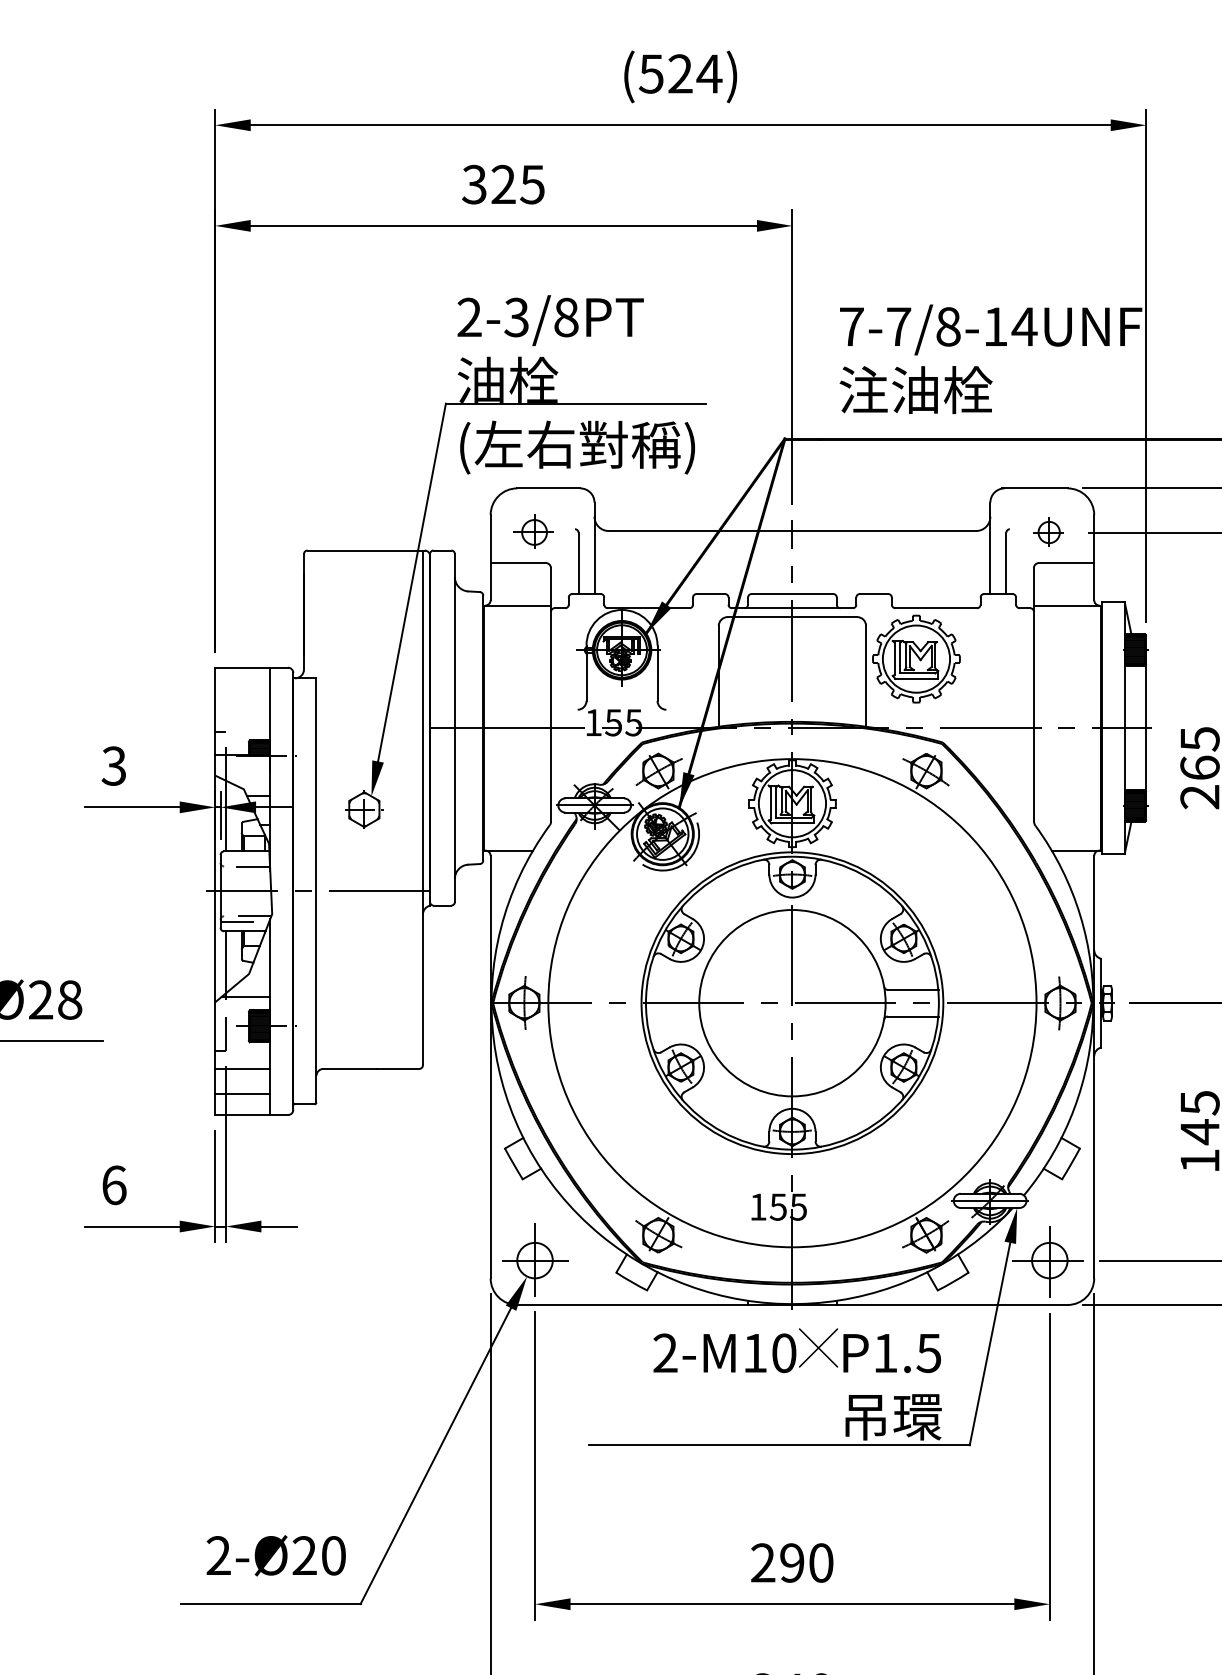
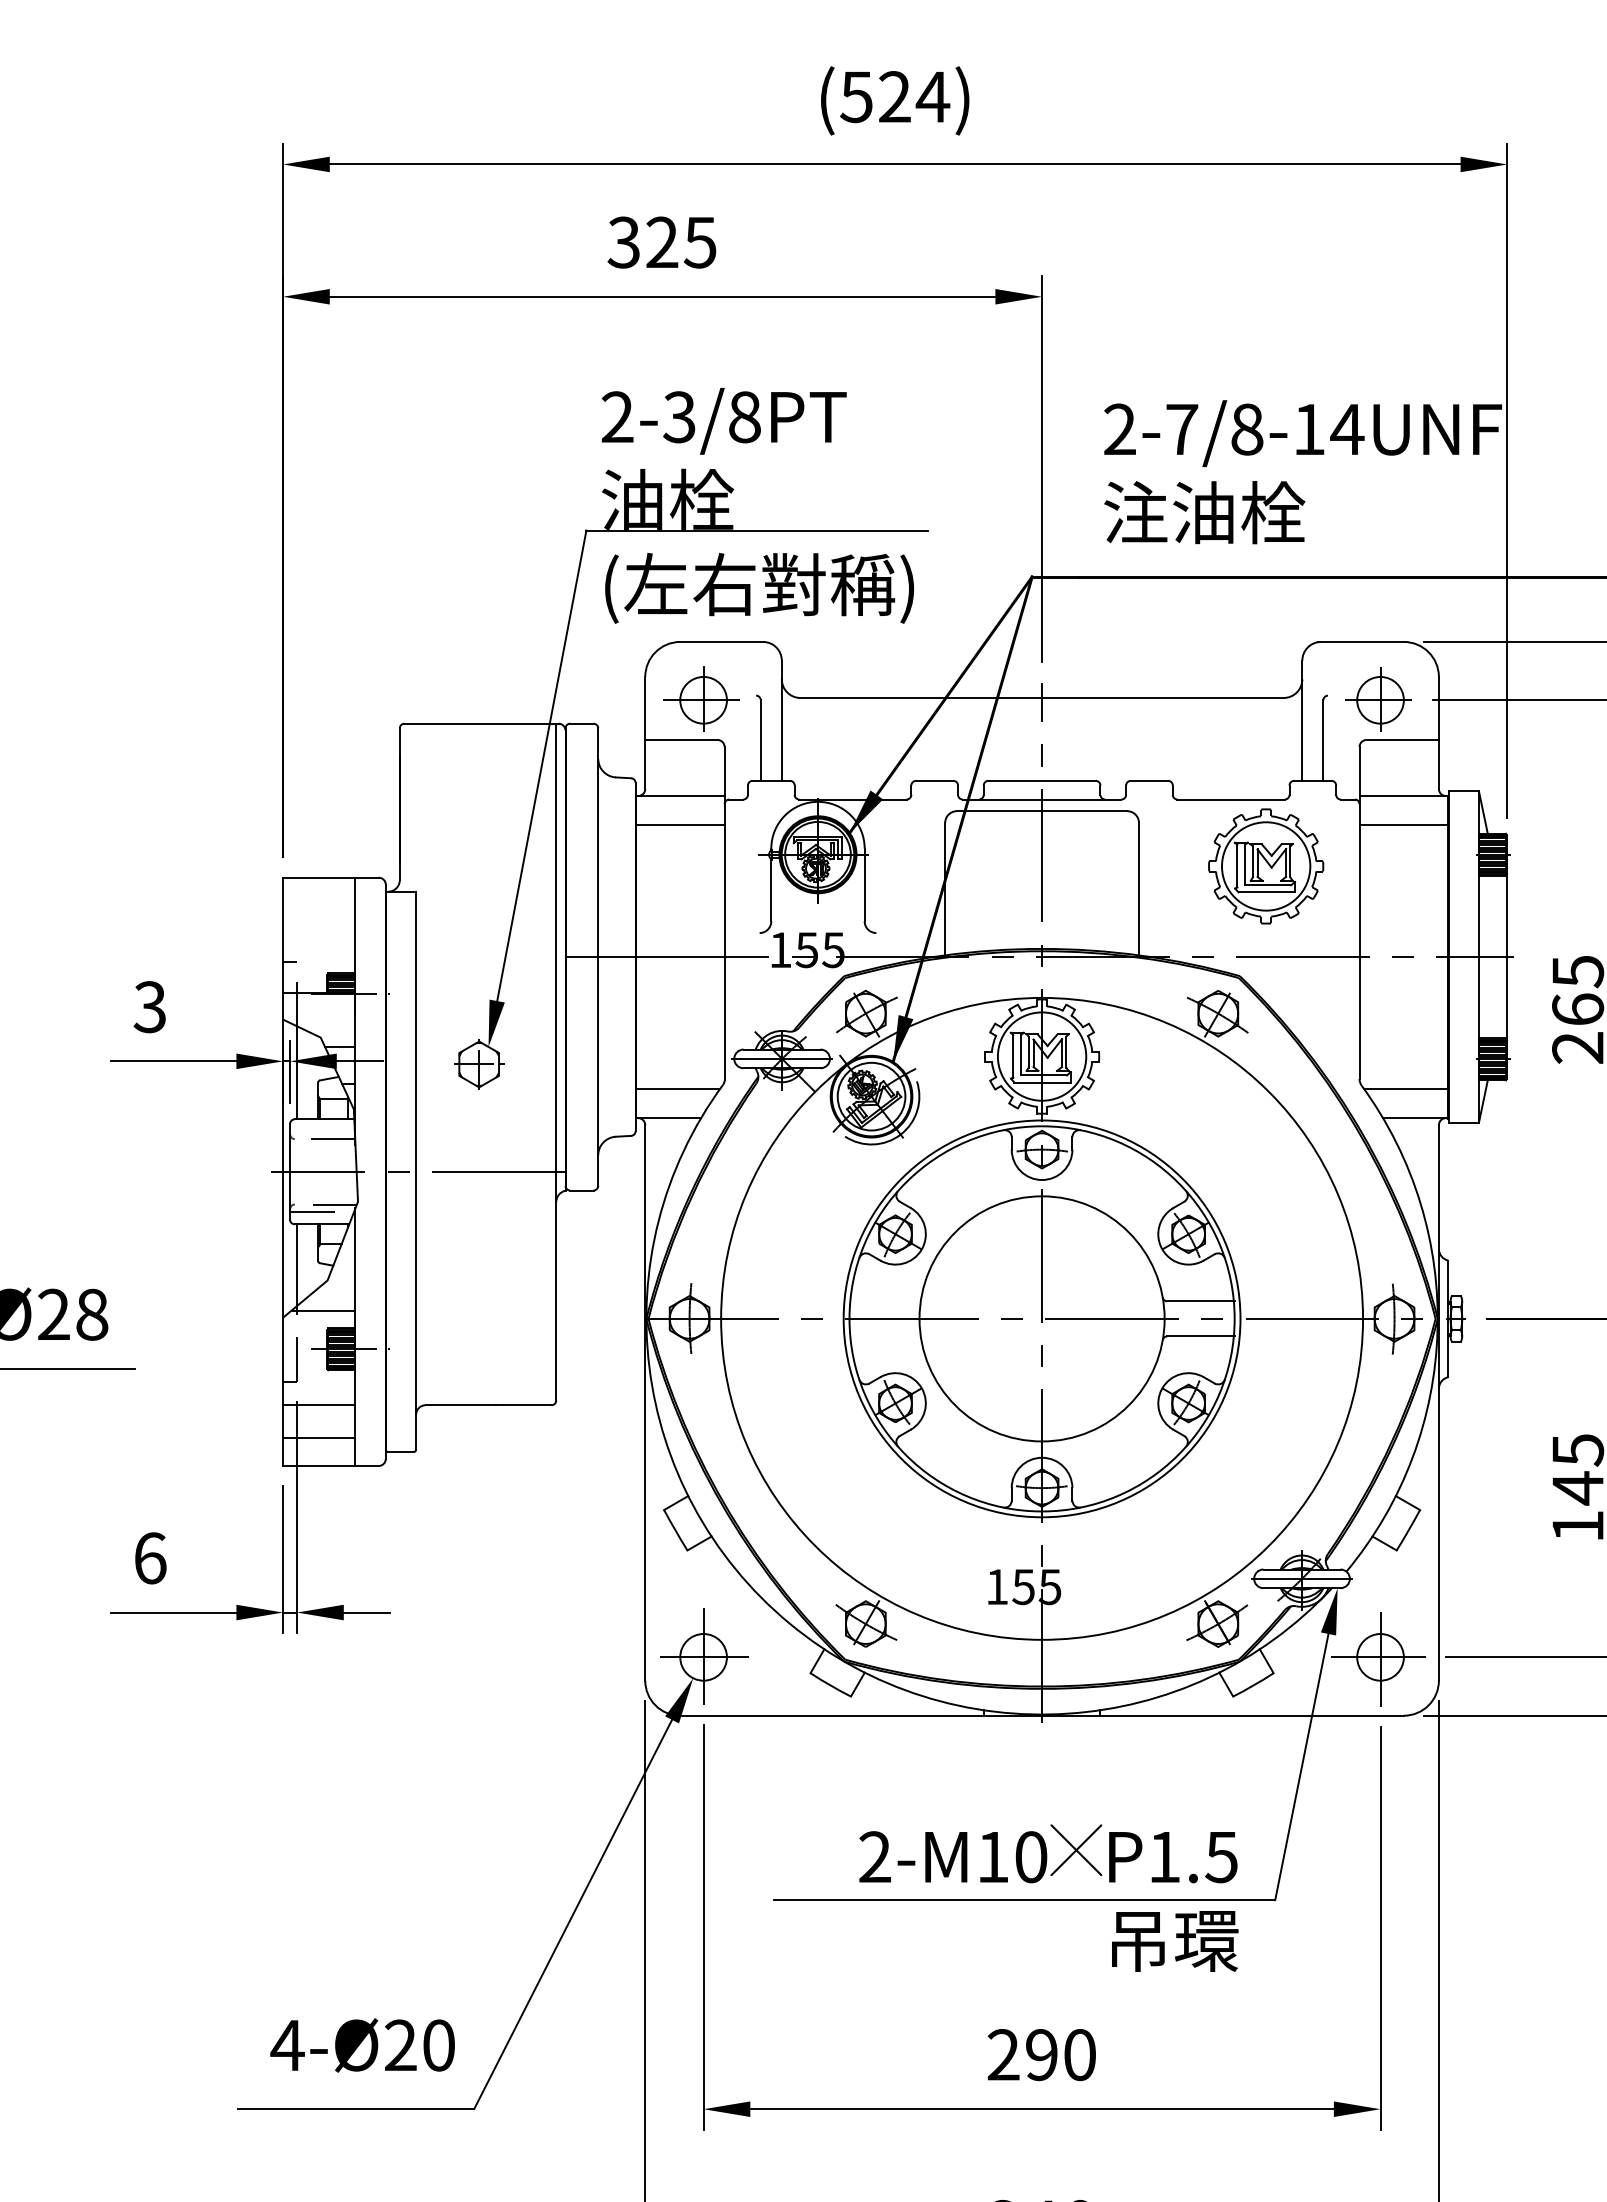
text: (852, 326) -> (1120, 428), 7-7/8-14UNF -> 2-7/8-14UNF
part: (533, 531) -> (701, 698), size x1.43
part: (1048, 532) -> (1378, 699), size x1.67
line: (516, 627) -> (679, 825), added
line: (1067, 627) -> (1403, 825), added
part: (916, 659) -> (1266, 866), moved
line: (515, 828) -> (677, 1089), added
line: (1069, 828) -> (1406, 1089), added
text: (797, 1383) -> (1048, 1897), moved
text: (218, 1555) -> (287, 2044), 2-Ø20 -> 4-Ø20

